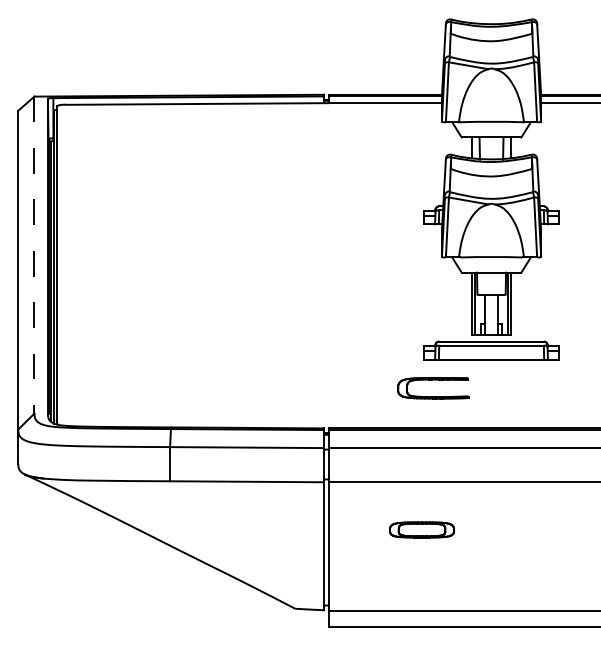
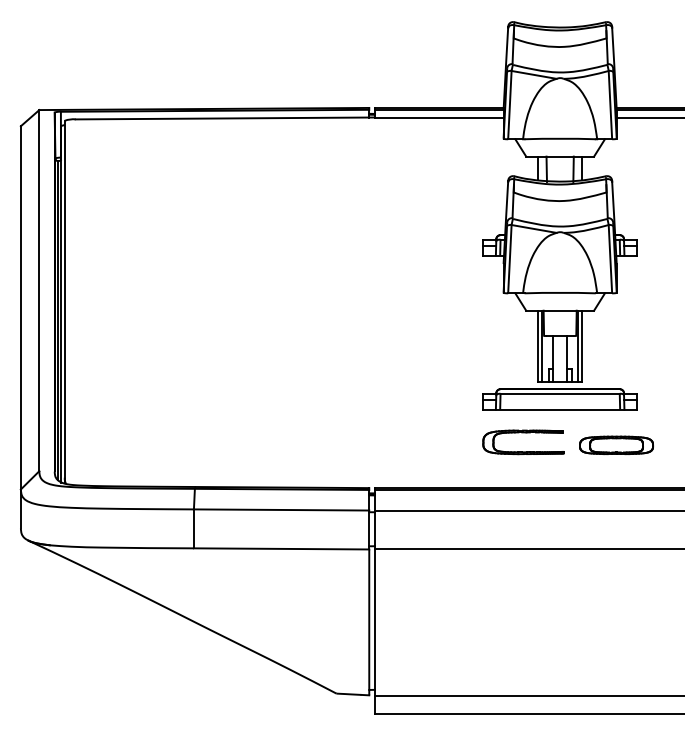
line: (34, 255) -> (39, 291), dashed -> solid
part: (433, 380) -> (523, 433), moved
part: (422, 529) -> (617, 444), moved

